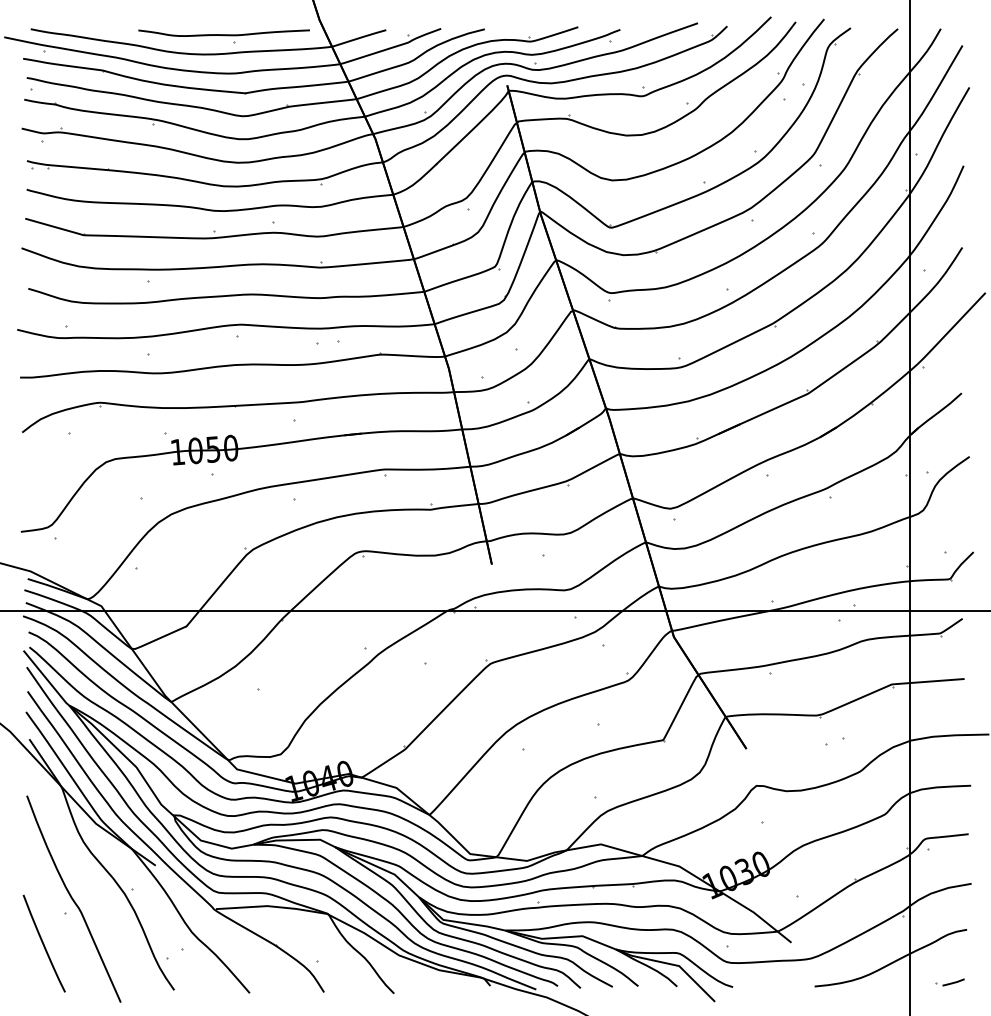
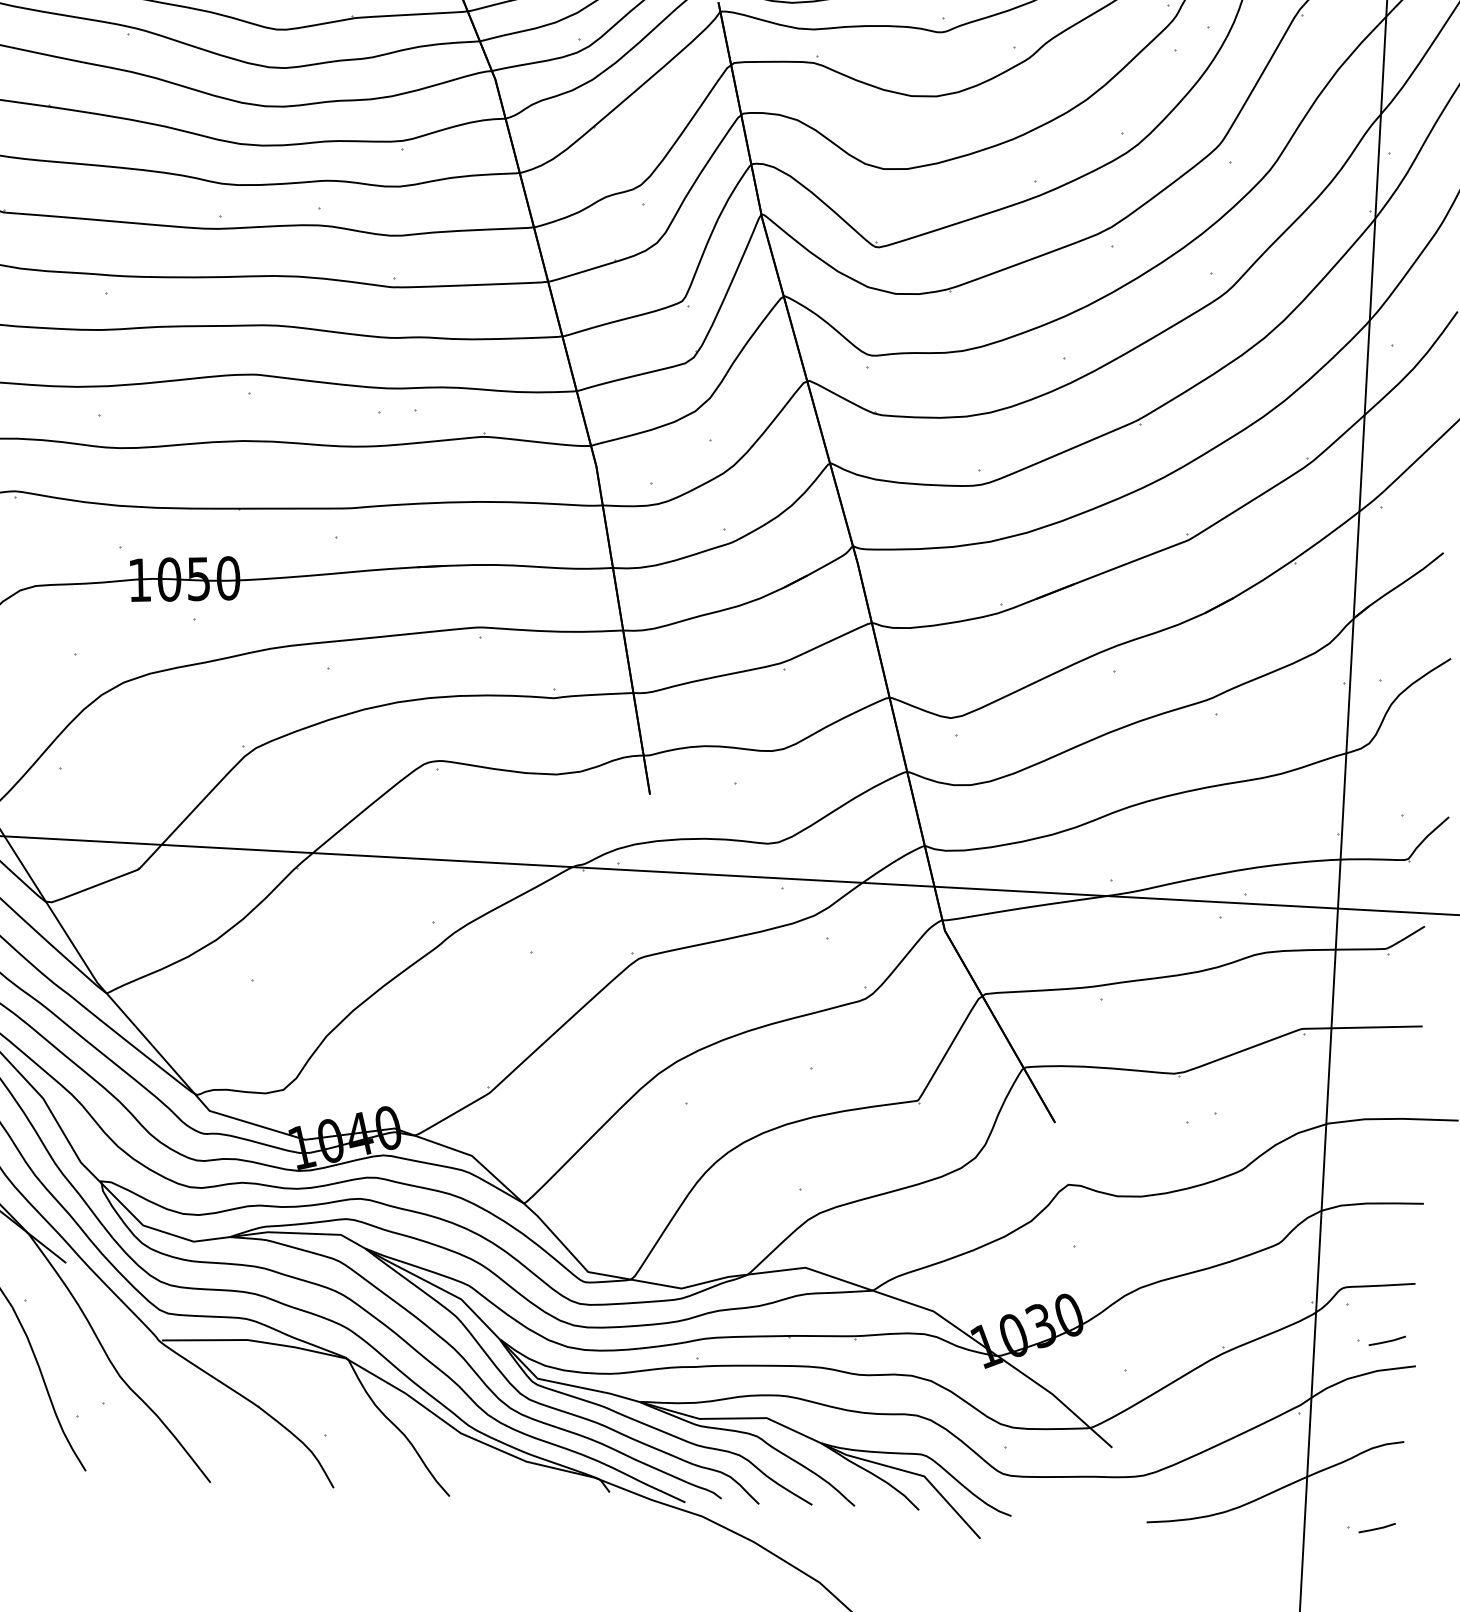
part: (949, 869) -> (1380, 1340), added

